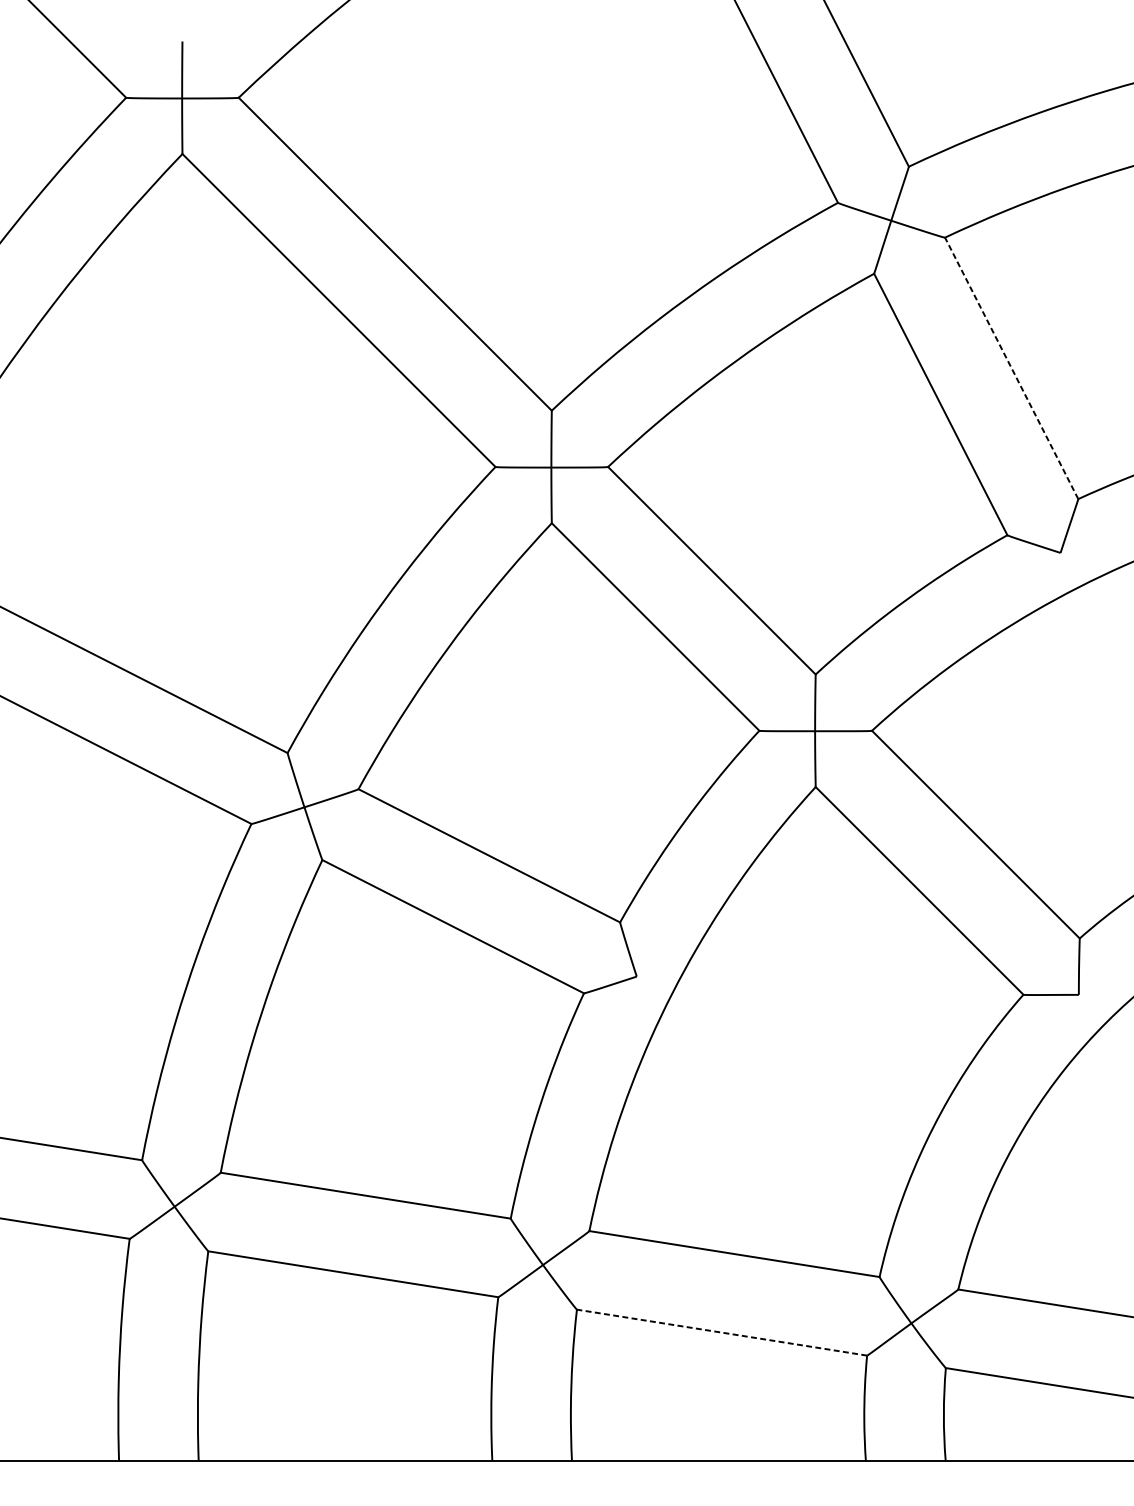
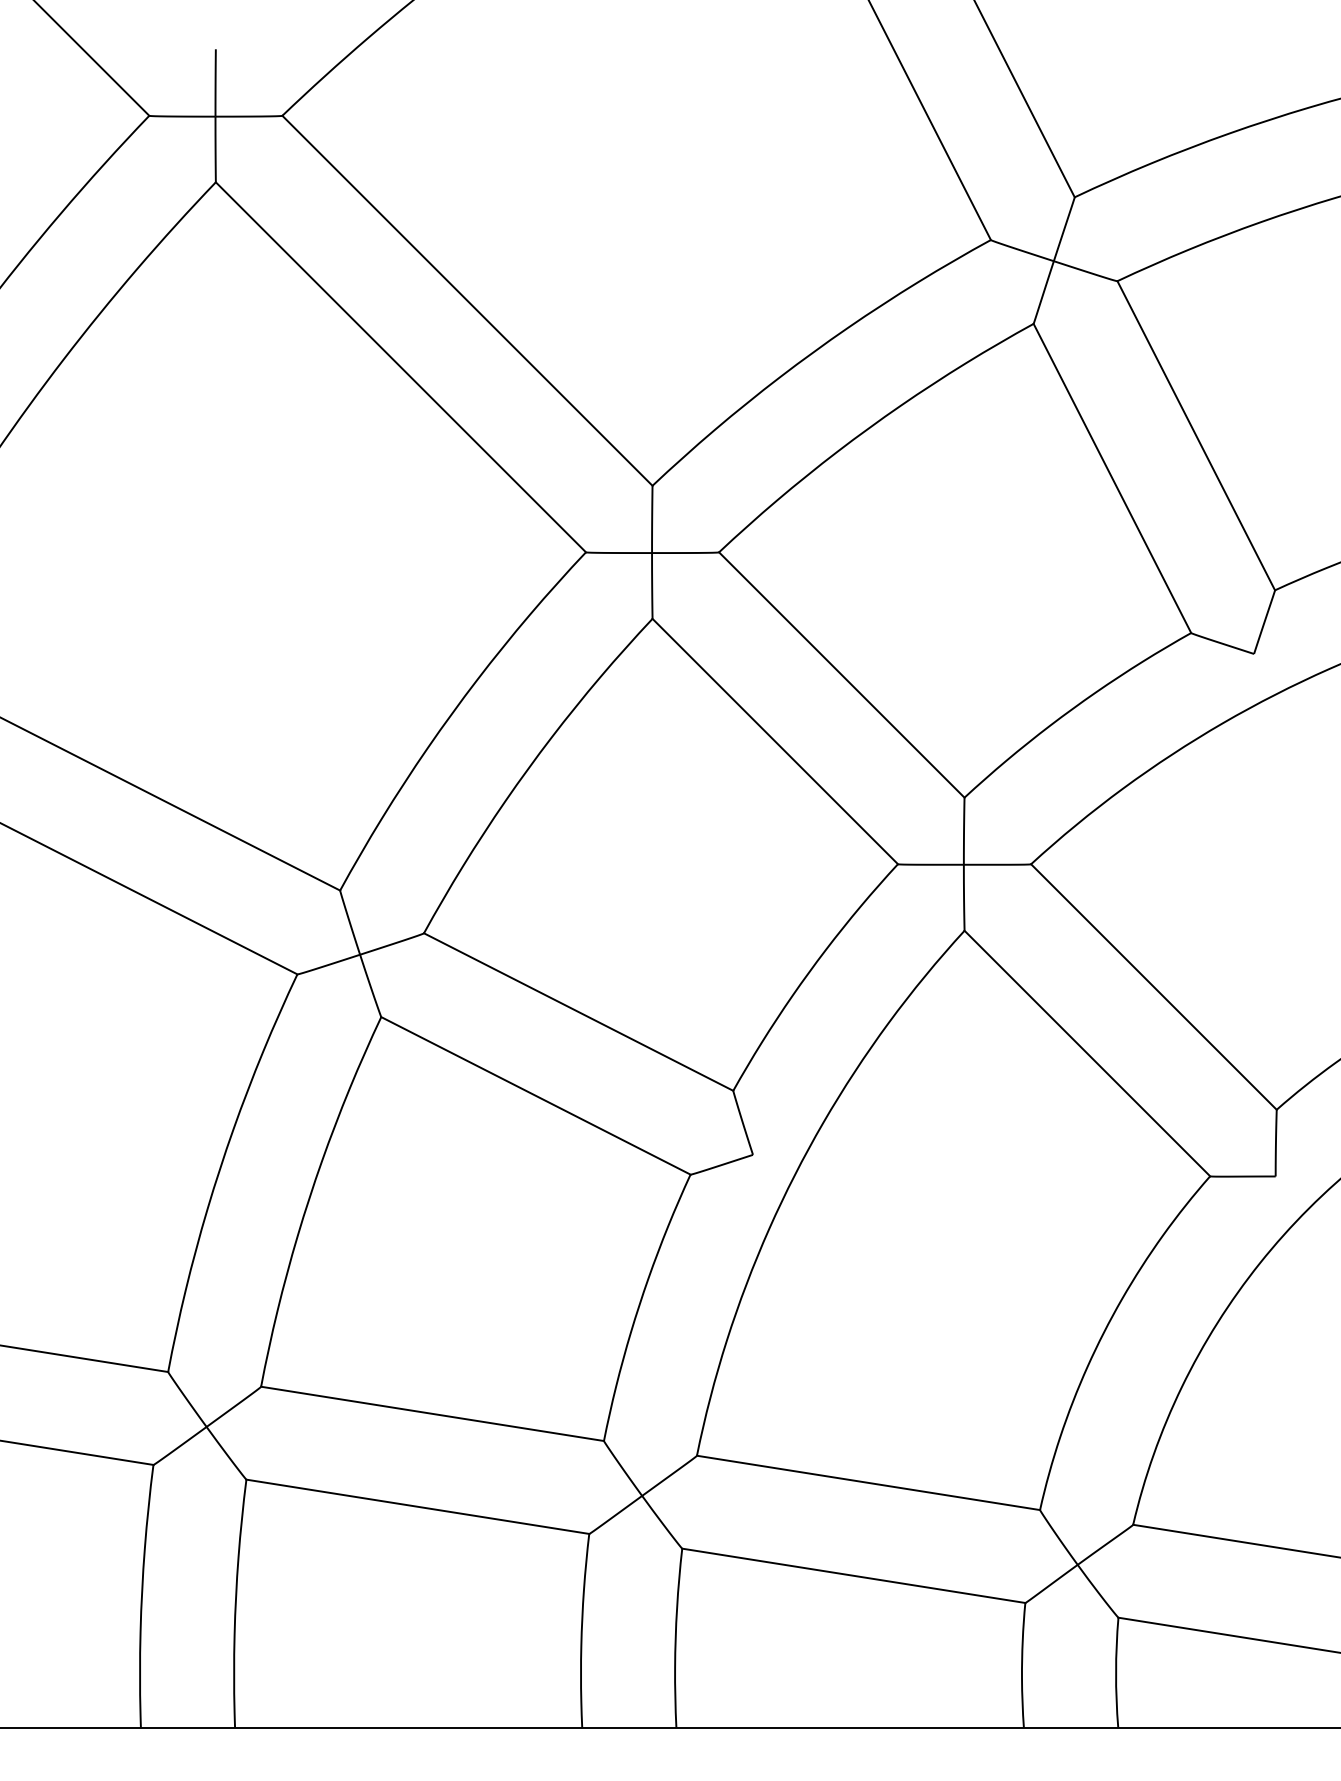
line: (1011, 368) -> (1196, 435), dashed -> solid
line: (721, 1332) -> (853, 1575), dashed -> solid

